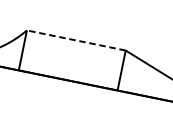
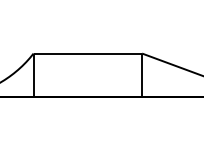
line: (76, 40) -> (87, 53), dashed -> solid

